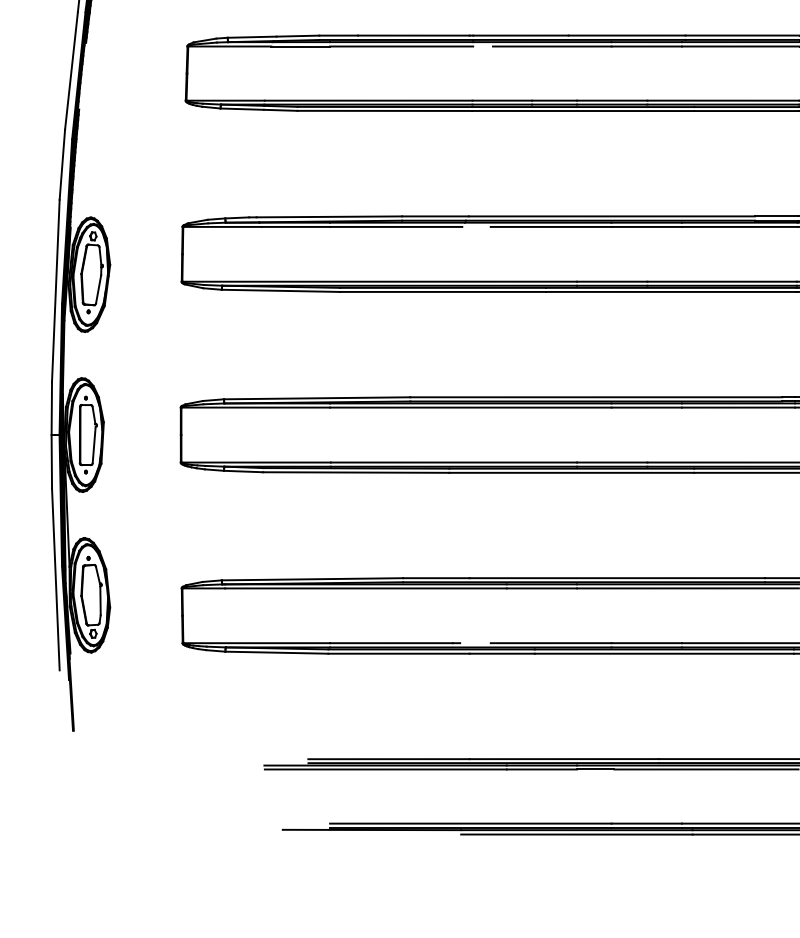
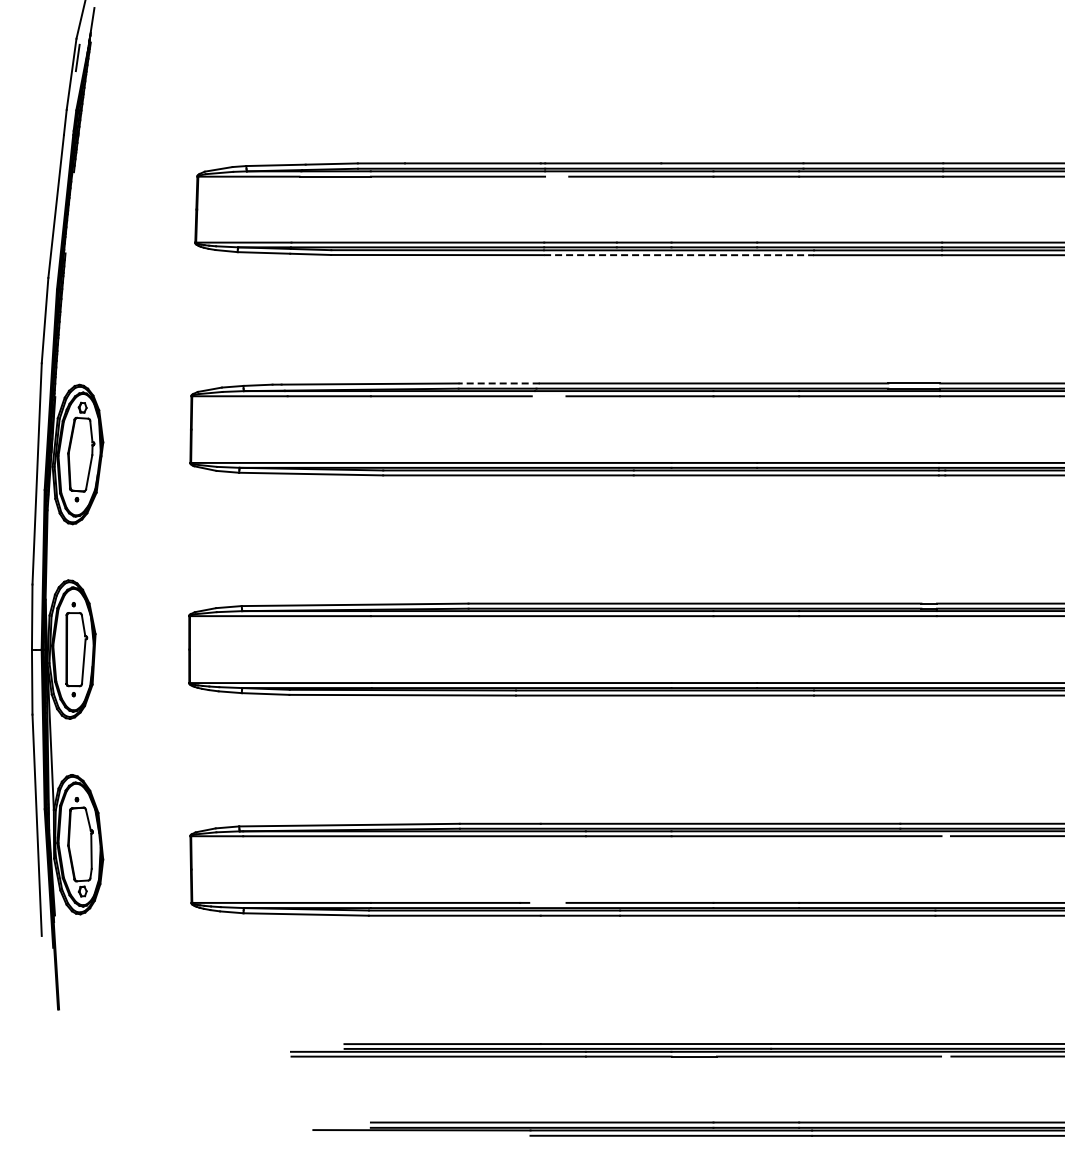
line: (583, 111) -> (679, 255), solid -> dashed
line: (435, 216) -> (499, 383), solid -> dashed

